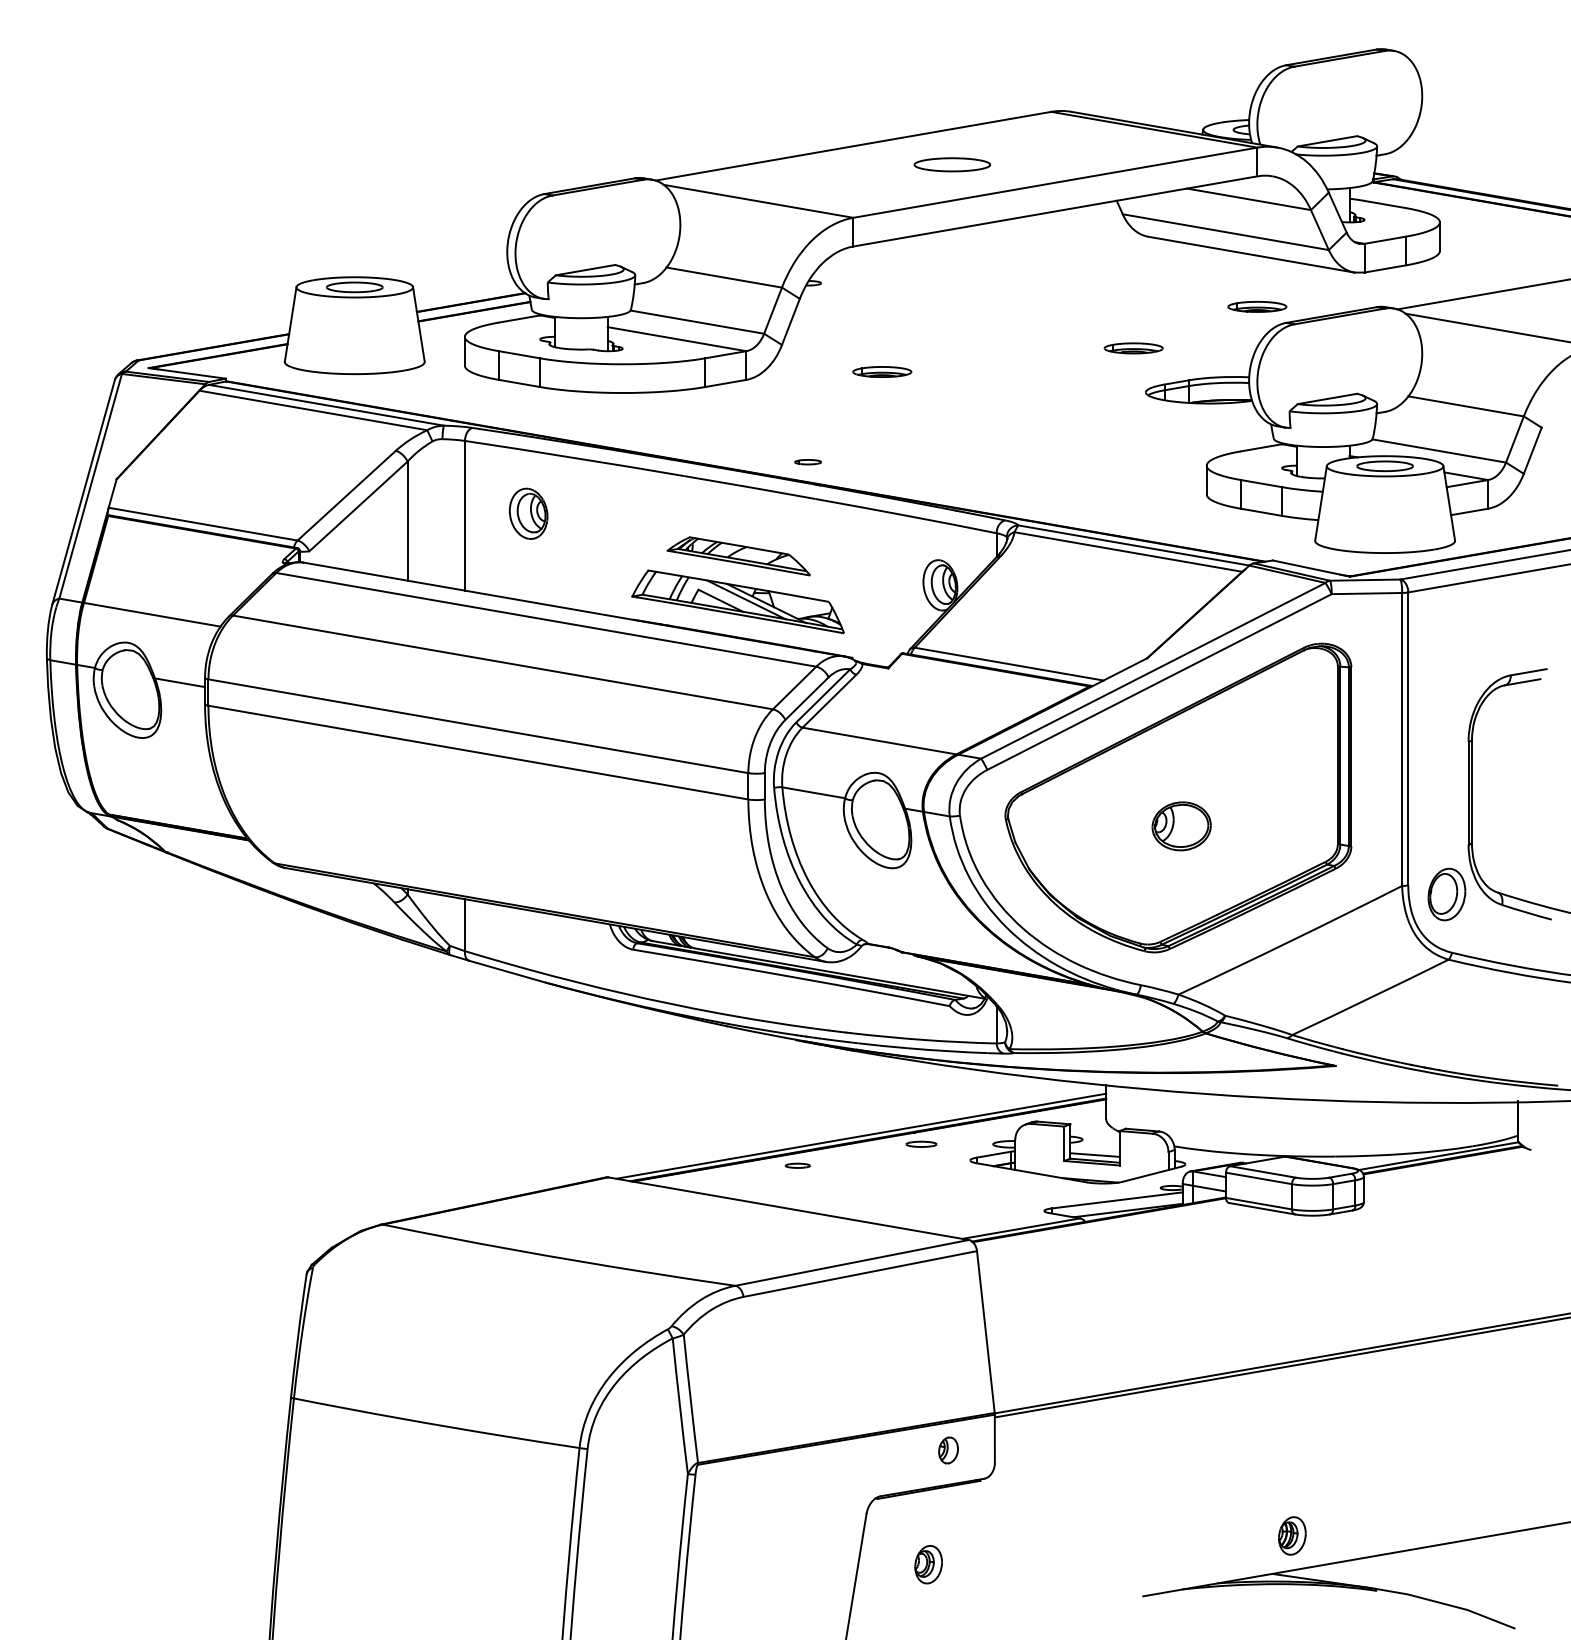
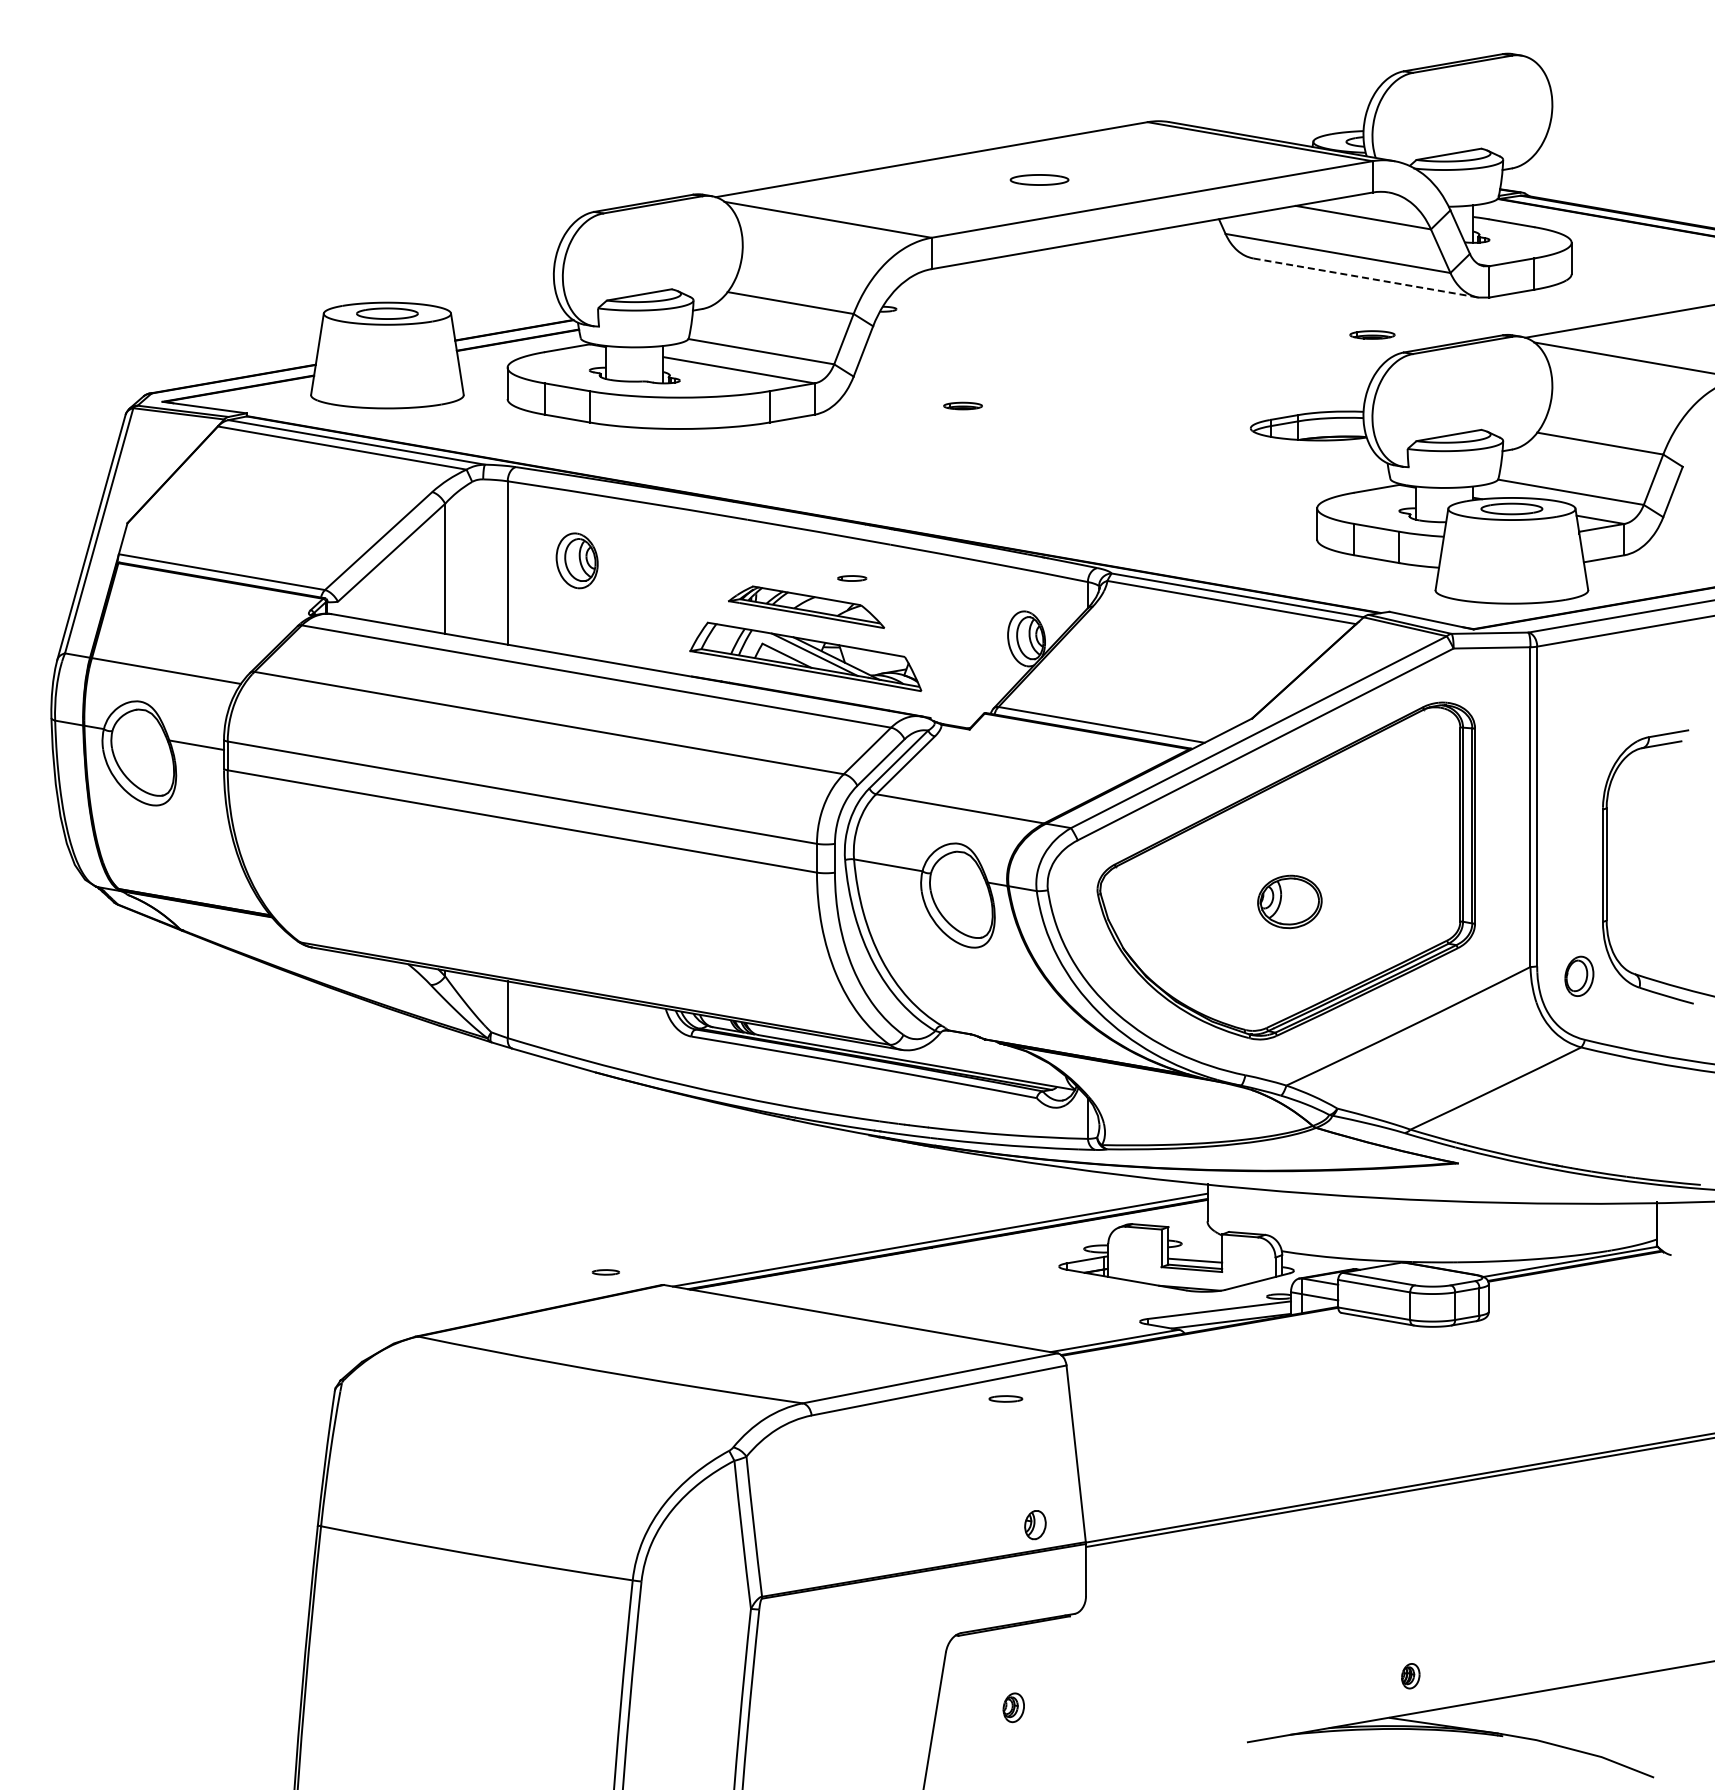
part: (952, 164) -> (1039, 179), size x0.7
line: (1251, 255) -> (1366, 278), solid -> dashed
part: (1257, 306) -> (1372, 334), size x0.7
part: (1133, 347) -> (1237, 379), removed
part: (881, 371) -> (962, 405), size x0.6
part: (808, 462) -> (852, 578), moved
part: (1447, 894) -> (1579, 976), size x0.7
part: (921, 1143) -> (1005, 1398), moved
part: (797, 1165) -> (605, 1272), moved
part: (948, 1450) -> (1035, 1525), moved
part: (1292, 1535) -> (1410, 1675), size x0.6
part: (928, 1564) -> (1013, 1707), size x0.7

